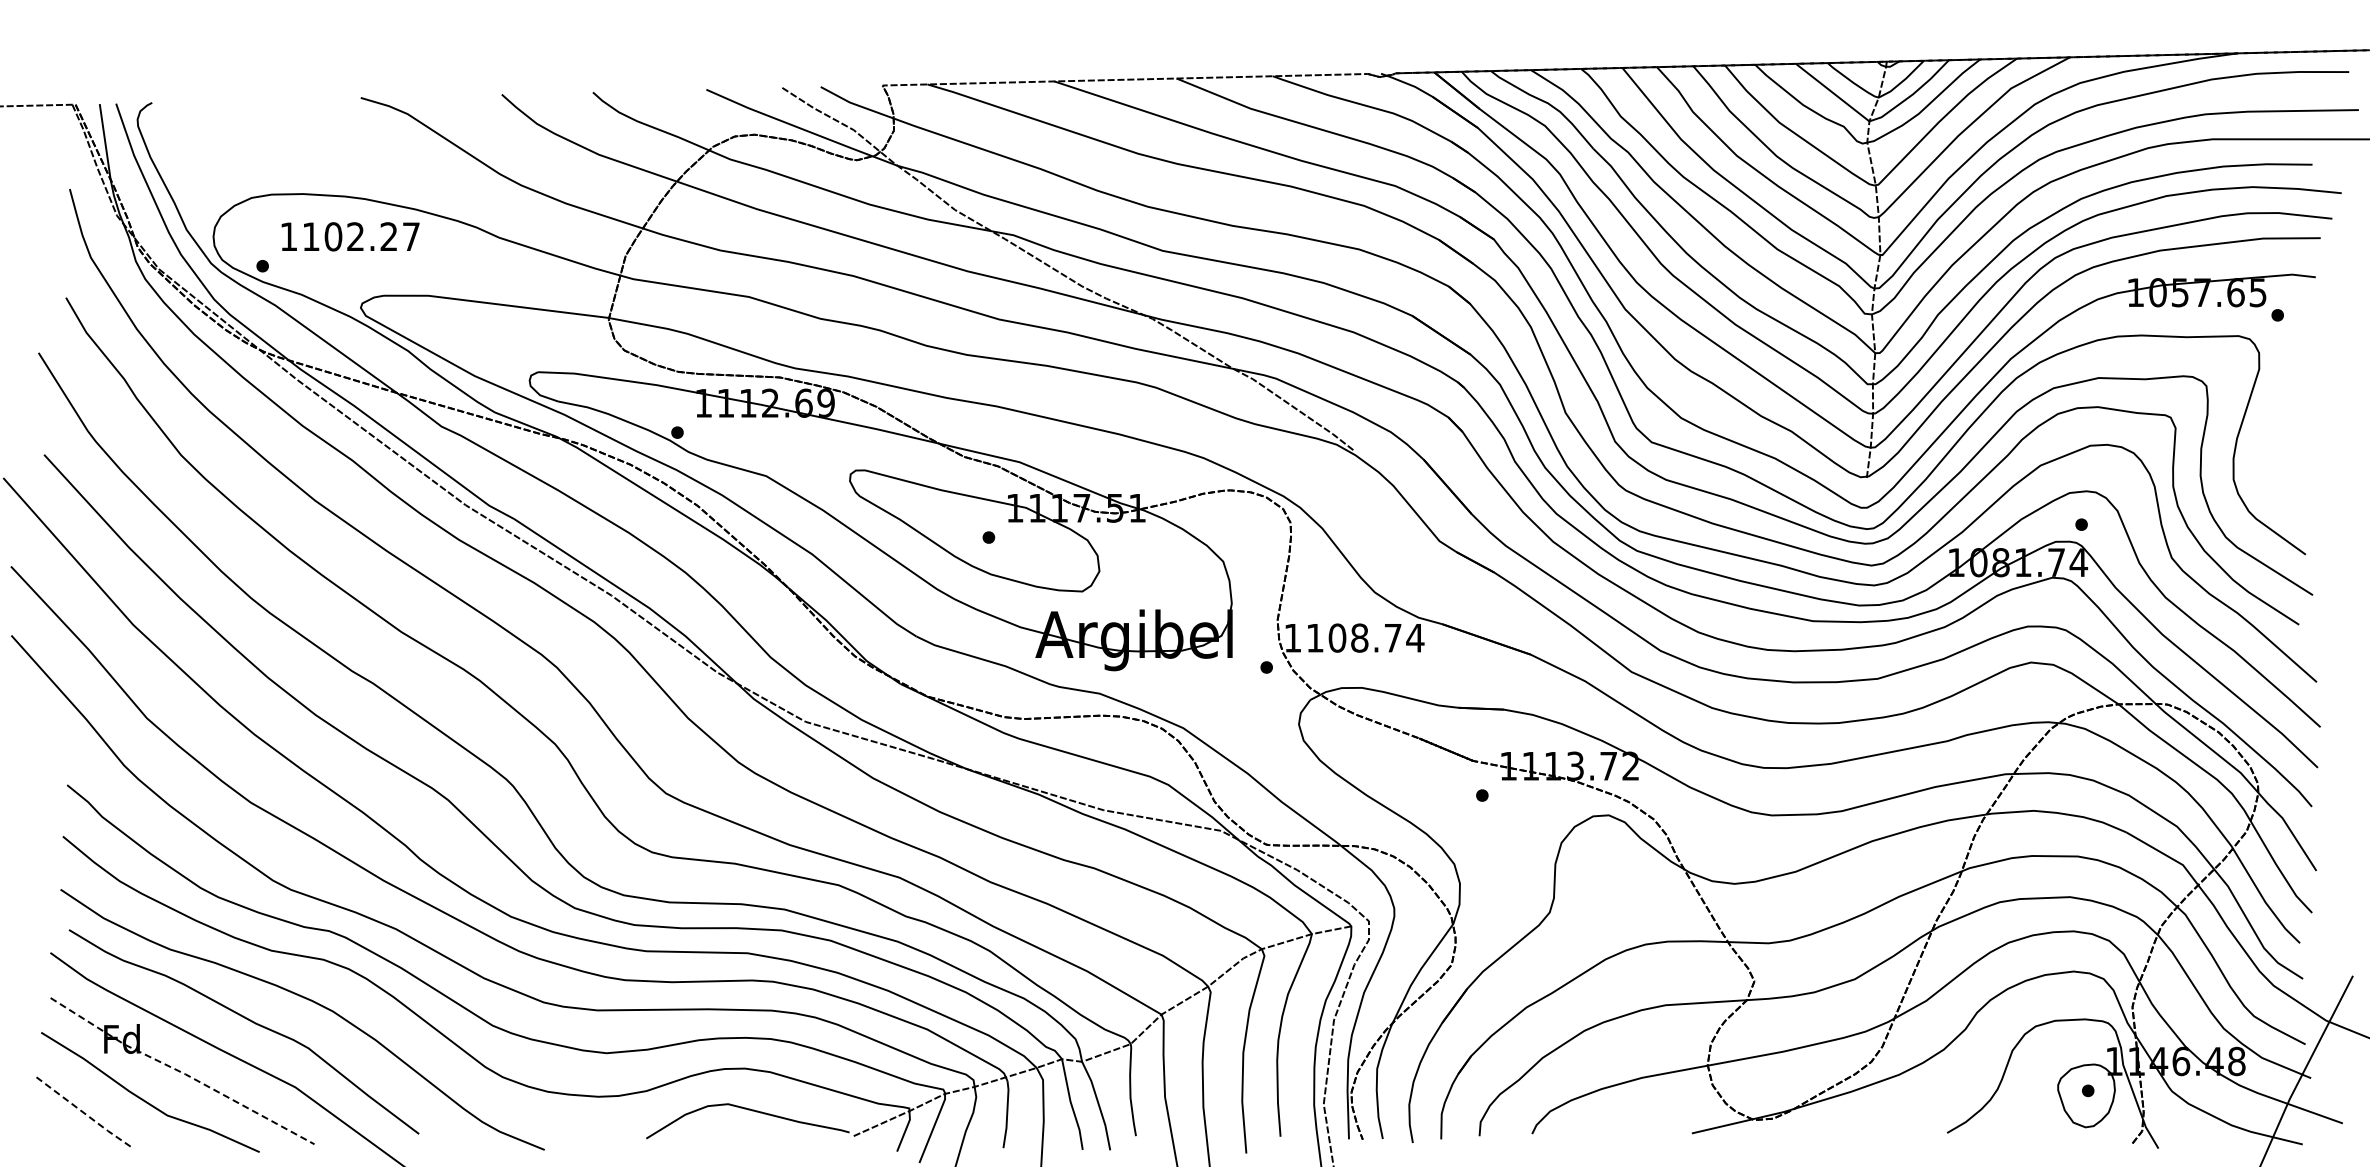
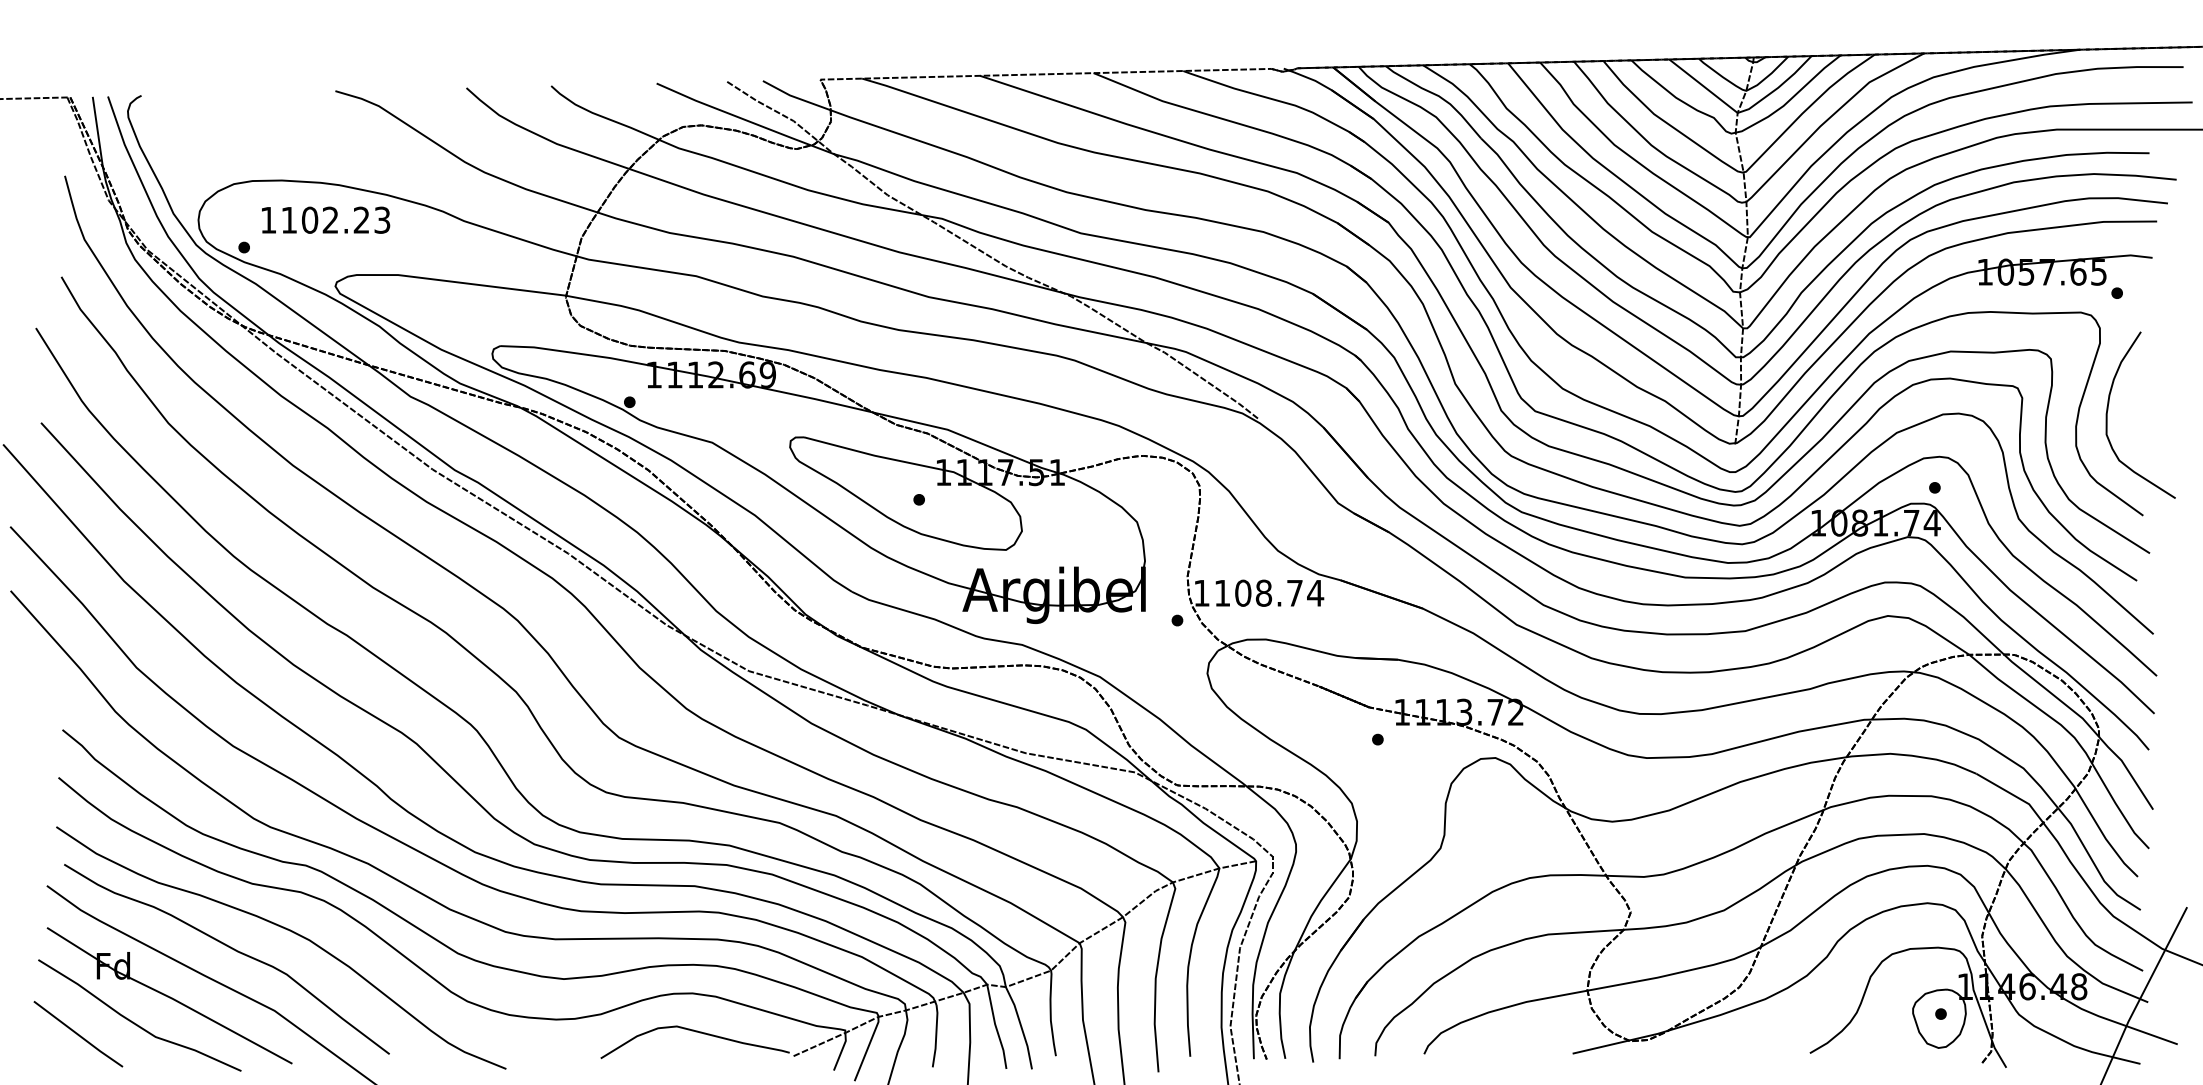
text: (411, 236) -> (382, 219), 1102.27 -> 1102.23
curve: (2268, 439) -> (2108, 408), added
line: (181, 1072) -> (168, 997), dashed -> solid
line: (84, 1113) -> (78, 1035), dashed -> solid

